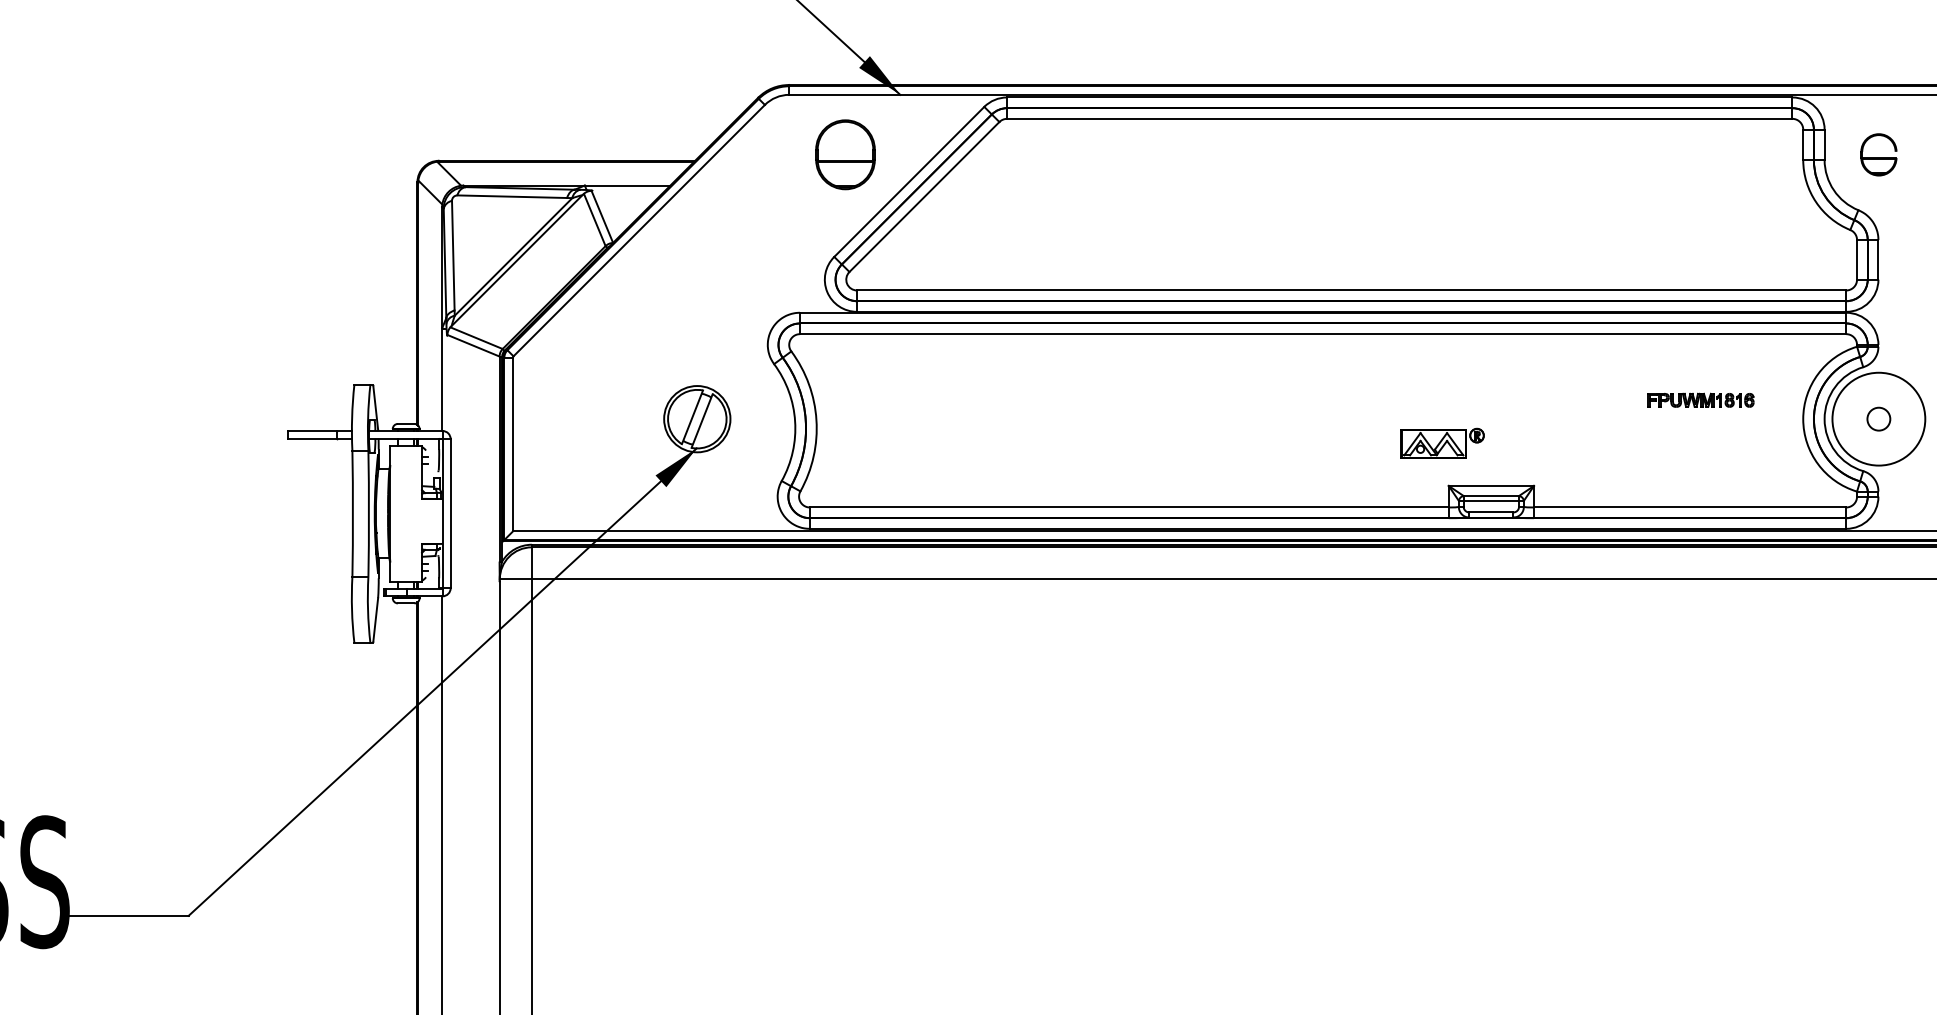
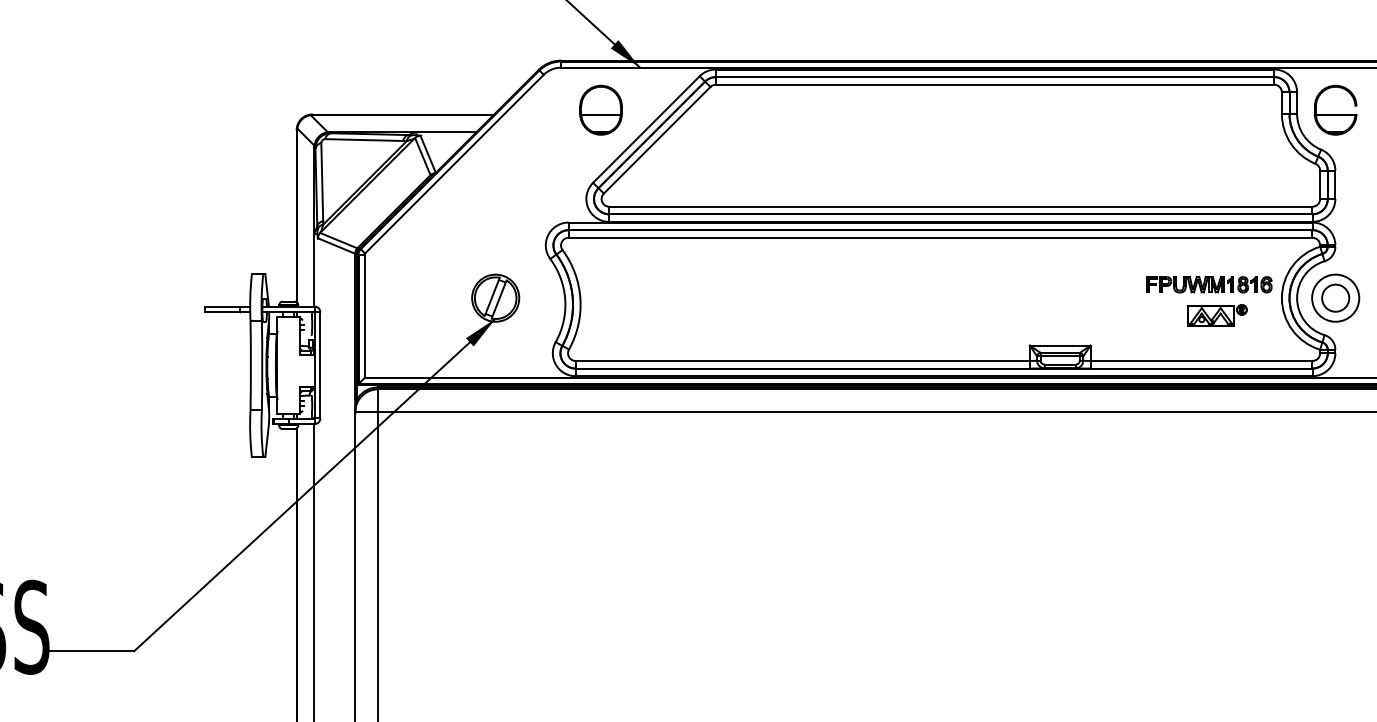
part: (1878, 154) -> (1335, 110), size x1.67
part: (1700, 400) -> (1208, 284), size x1.67
circle: (1878, 419) -> (1335, 298), size x0.71
circle: (1878, 419) -> (1335, 298), size x1.67
part: (1442, 442) -> (1217, 314), moved

